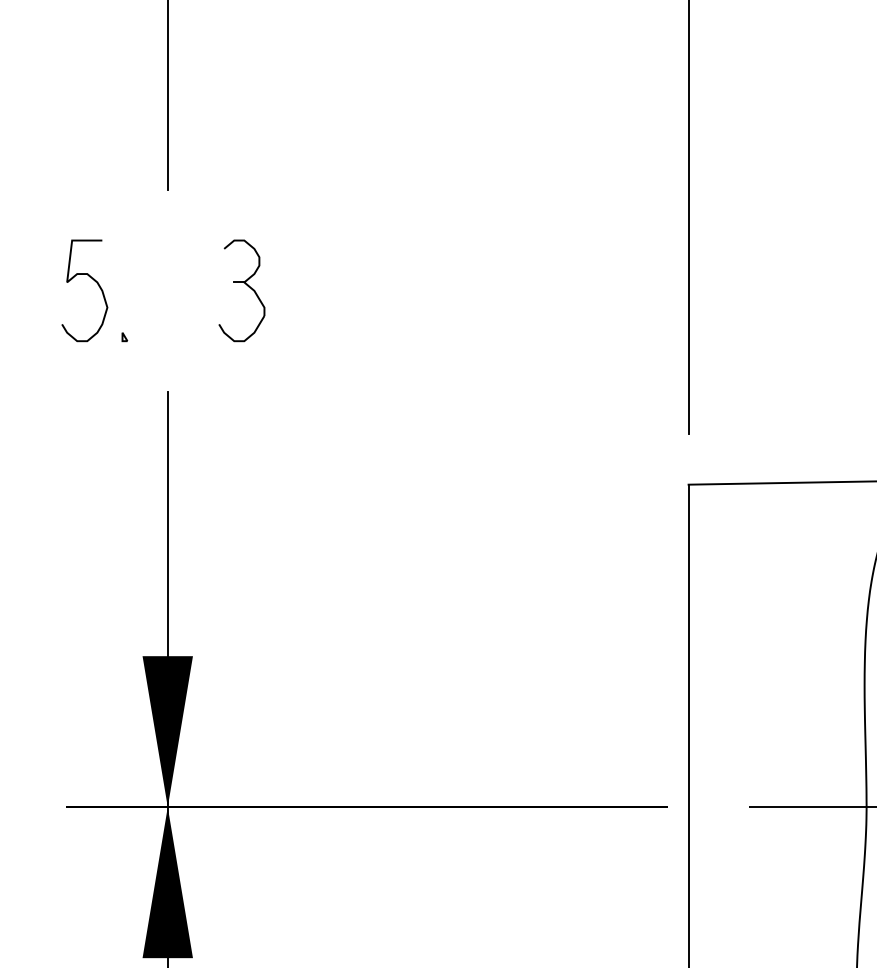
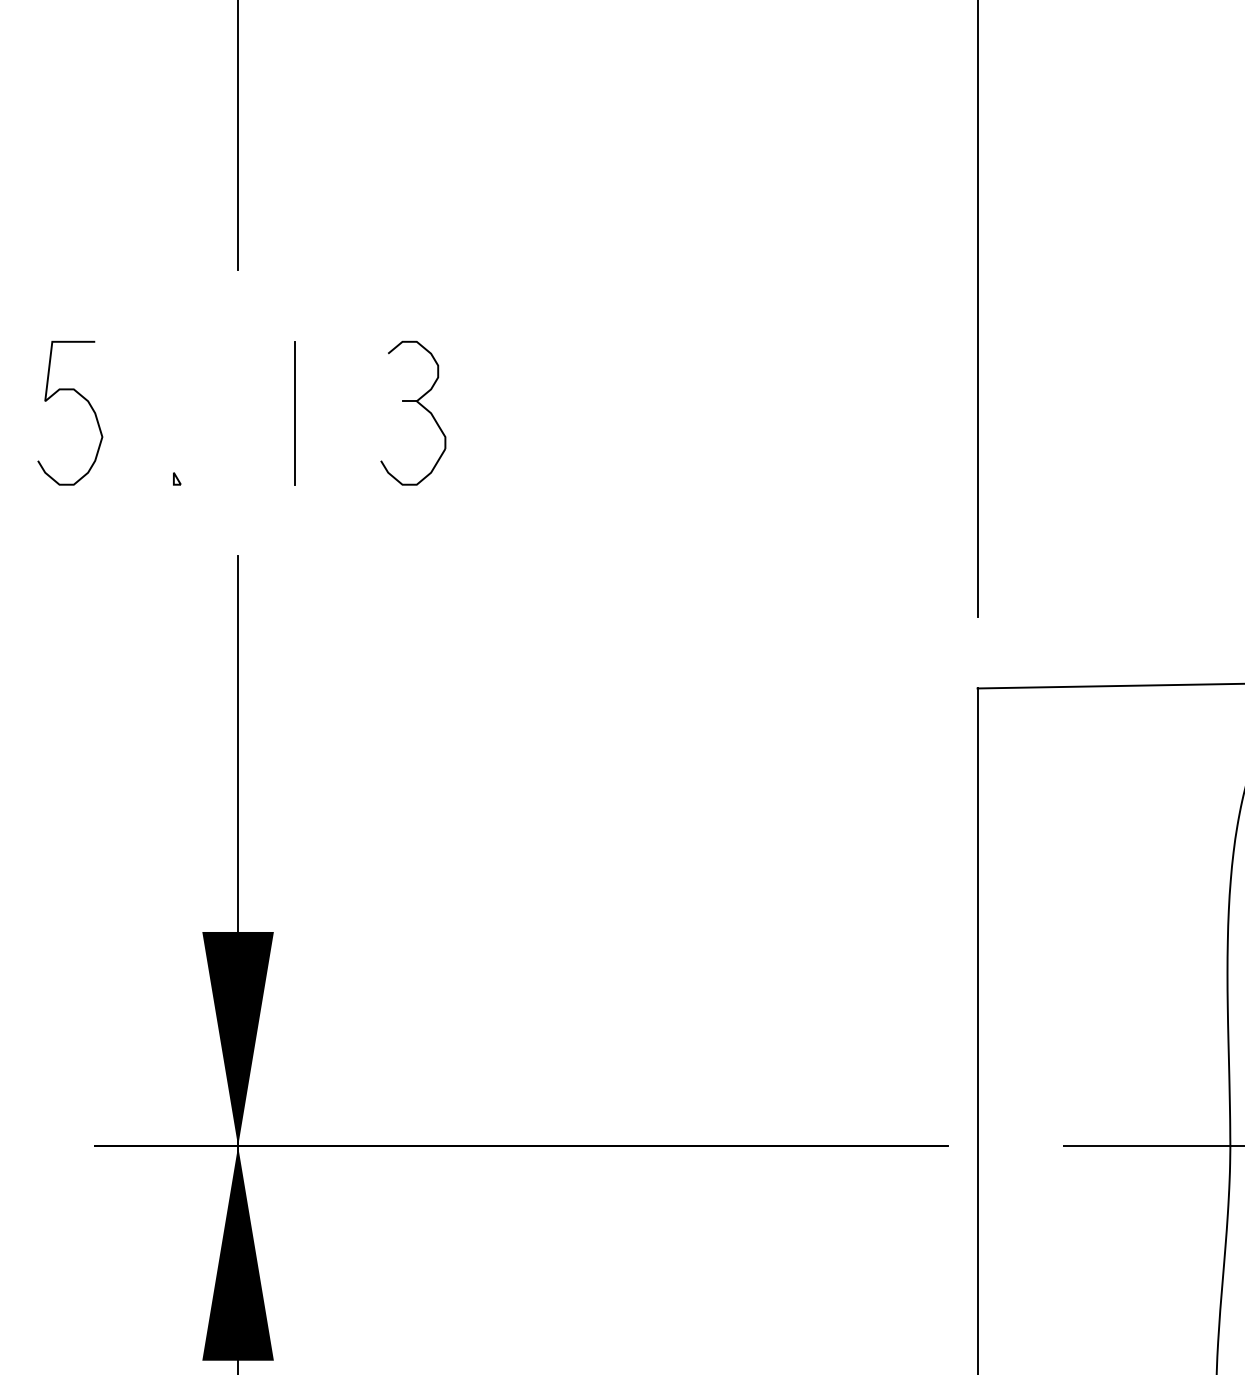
curve: (91, 279) -> (80, 396), moved
part: (244, 283) -> (417, 403), moved
line: (208, 290) -> (295, 412), added

